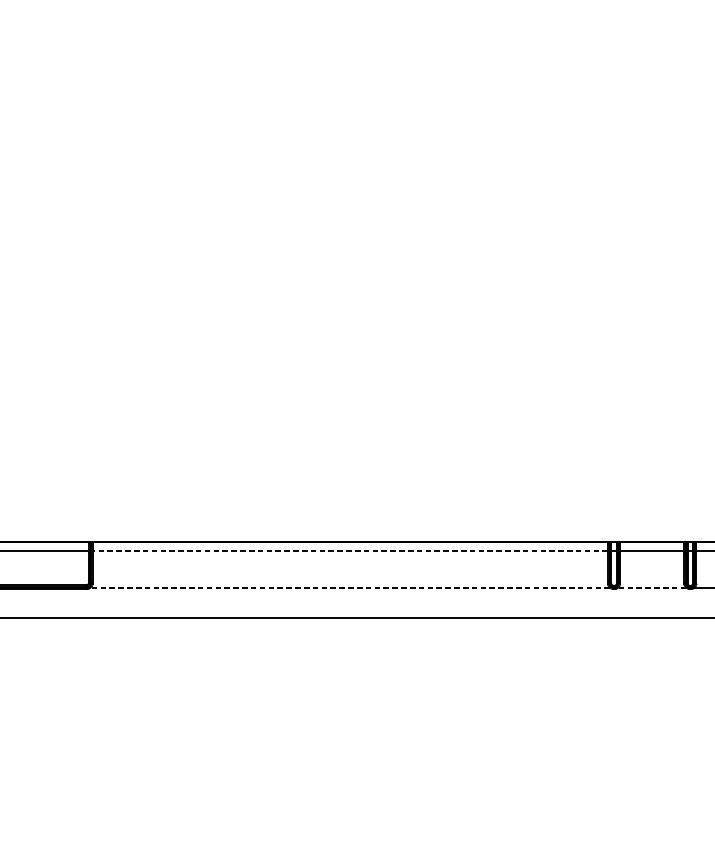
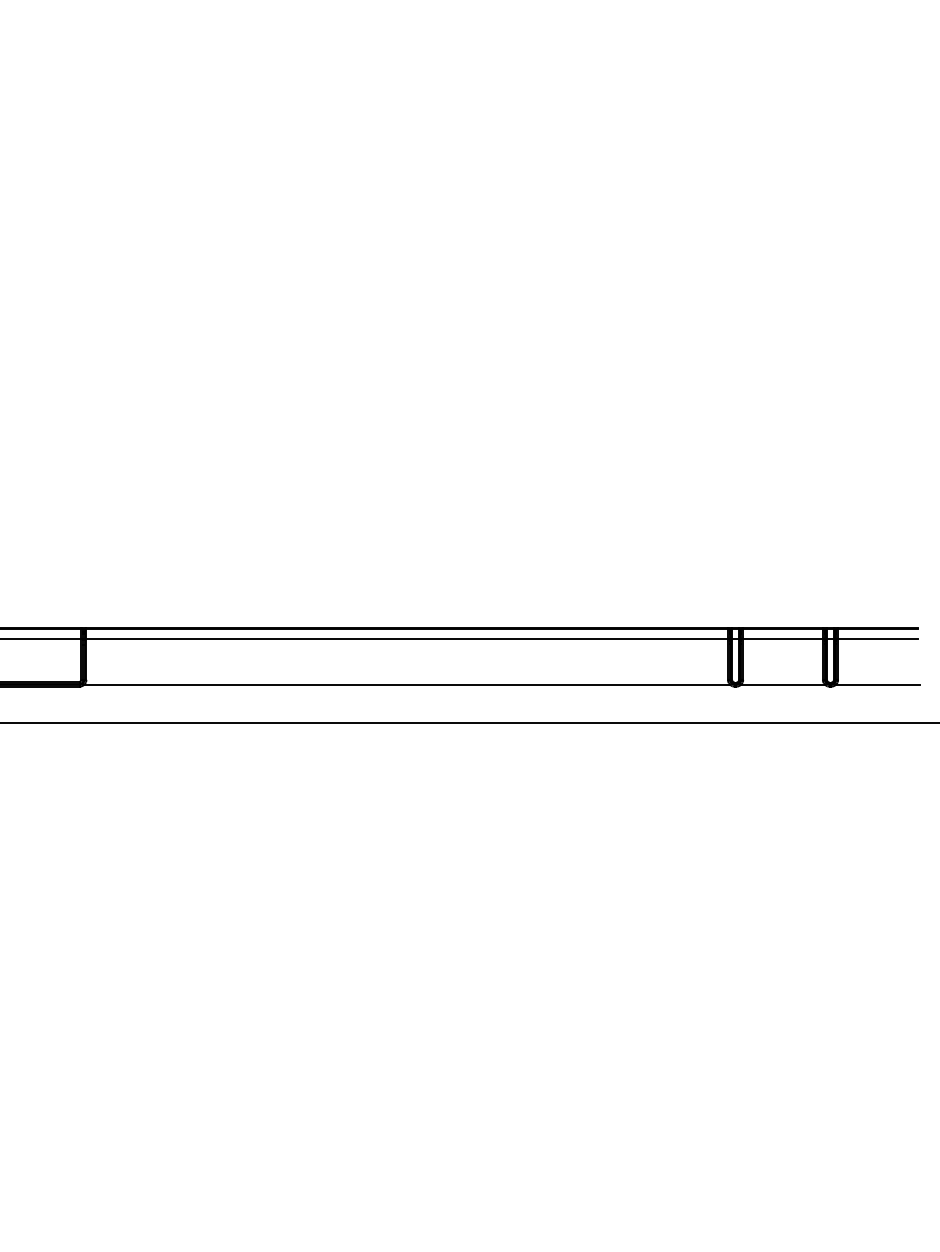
line: (350, 550) -> (407, 638), dashed -> solid
line: (349, 588) -> (406, 685), dashed -> solid
line: (651, 588) -> (782, 685), dashed -> solid

